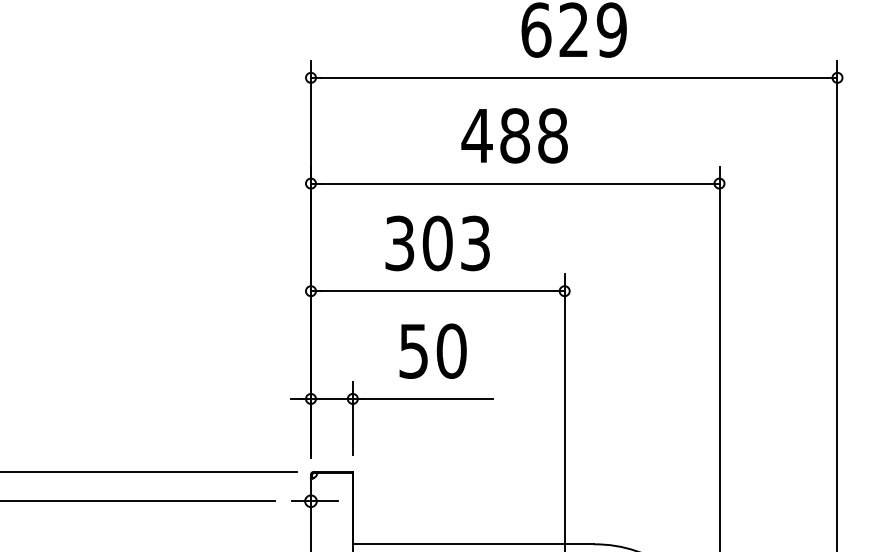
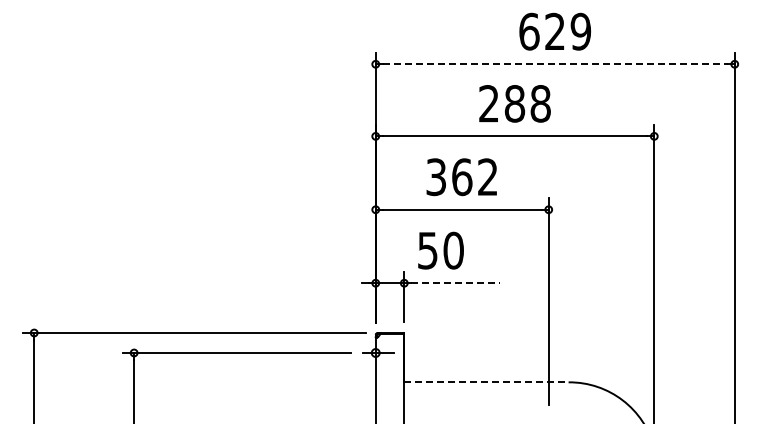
line: (574, 78) -> (555, 64), solid -> dashed
text: (476, 135) -> (488, 103), 488 -> 288
text: (455, 243) -> (474, 177), 303 -> 362
text: (432, 350) -> (440, 250), moved
line: (427, 399) -> (455, 283), solid -> dashed
line: (473, 544) -> (486, 382), solid -> dashed

